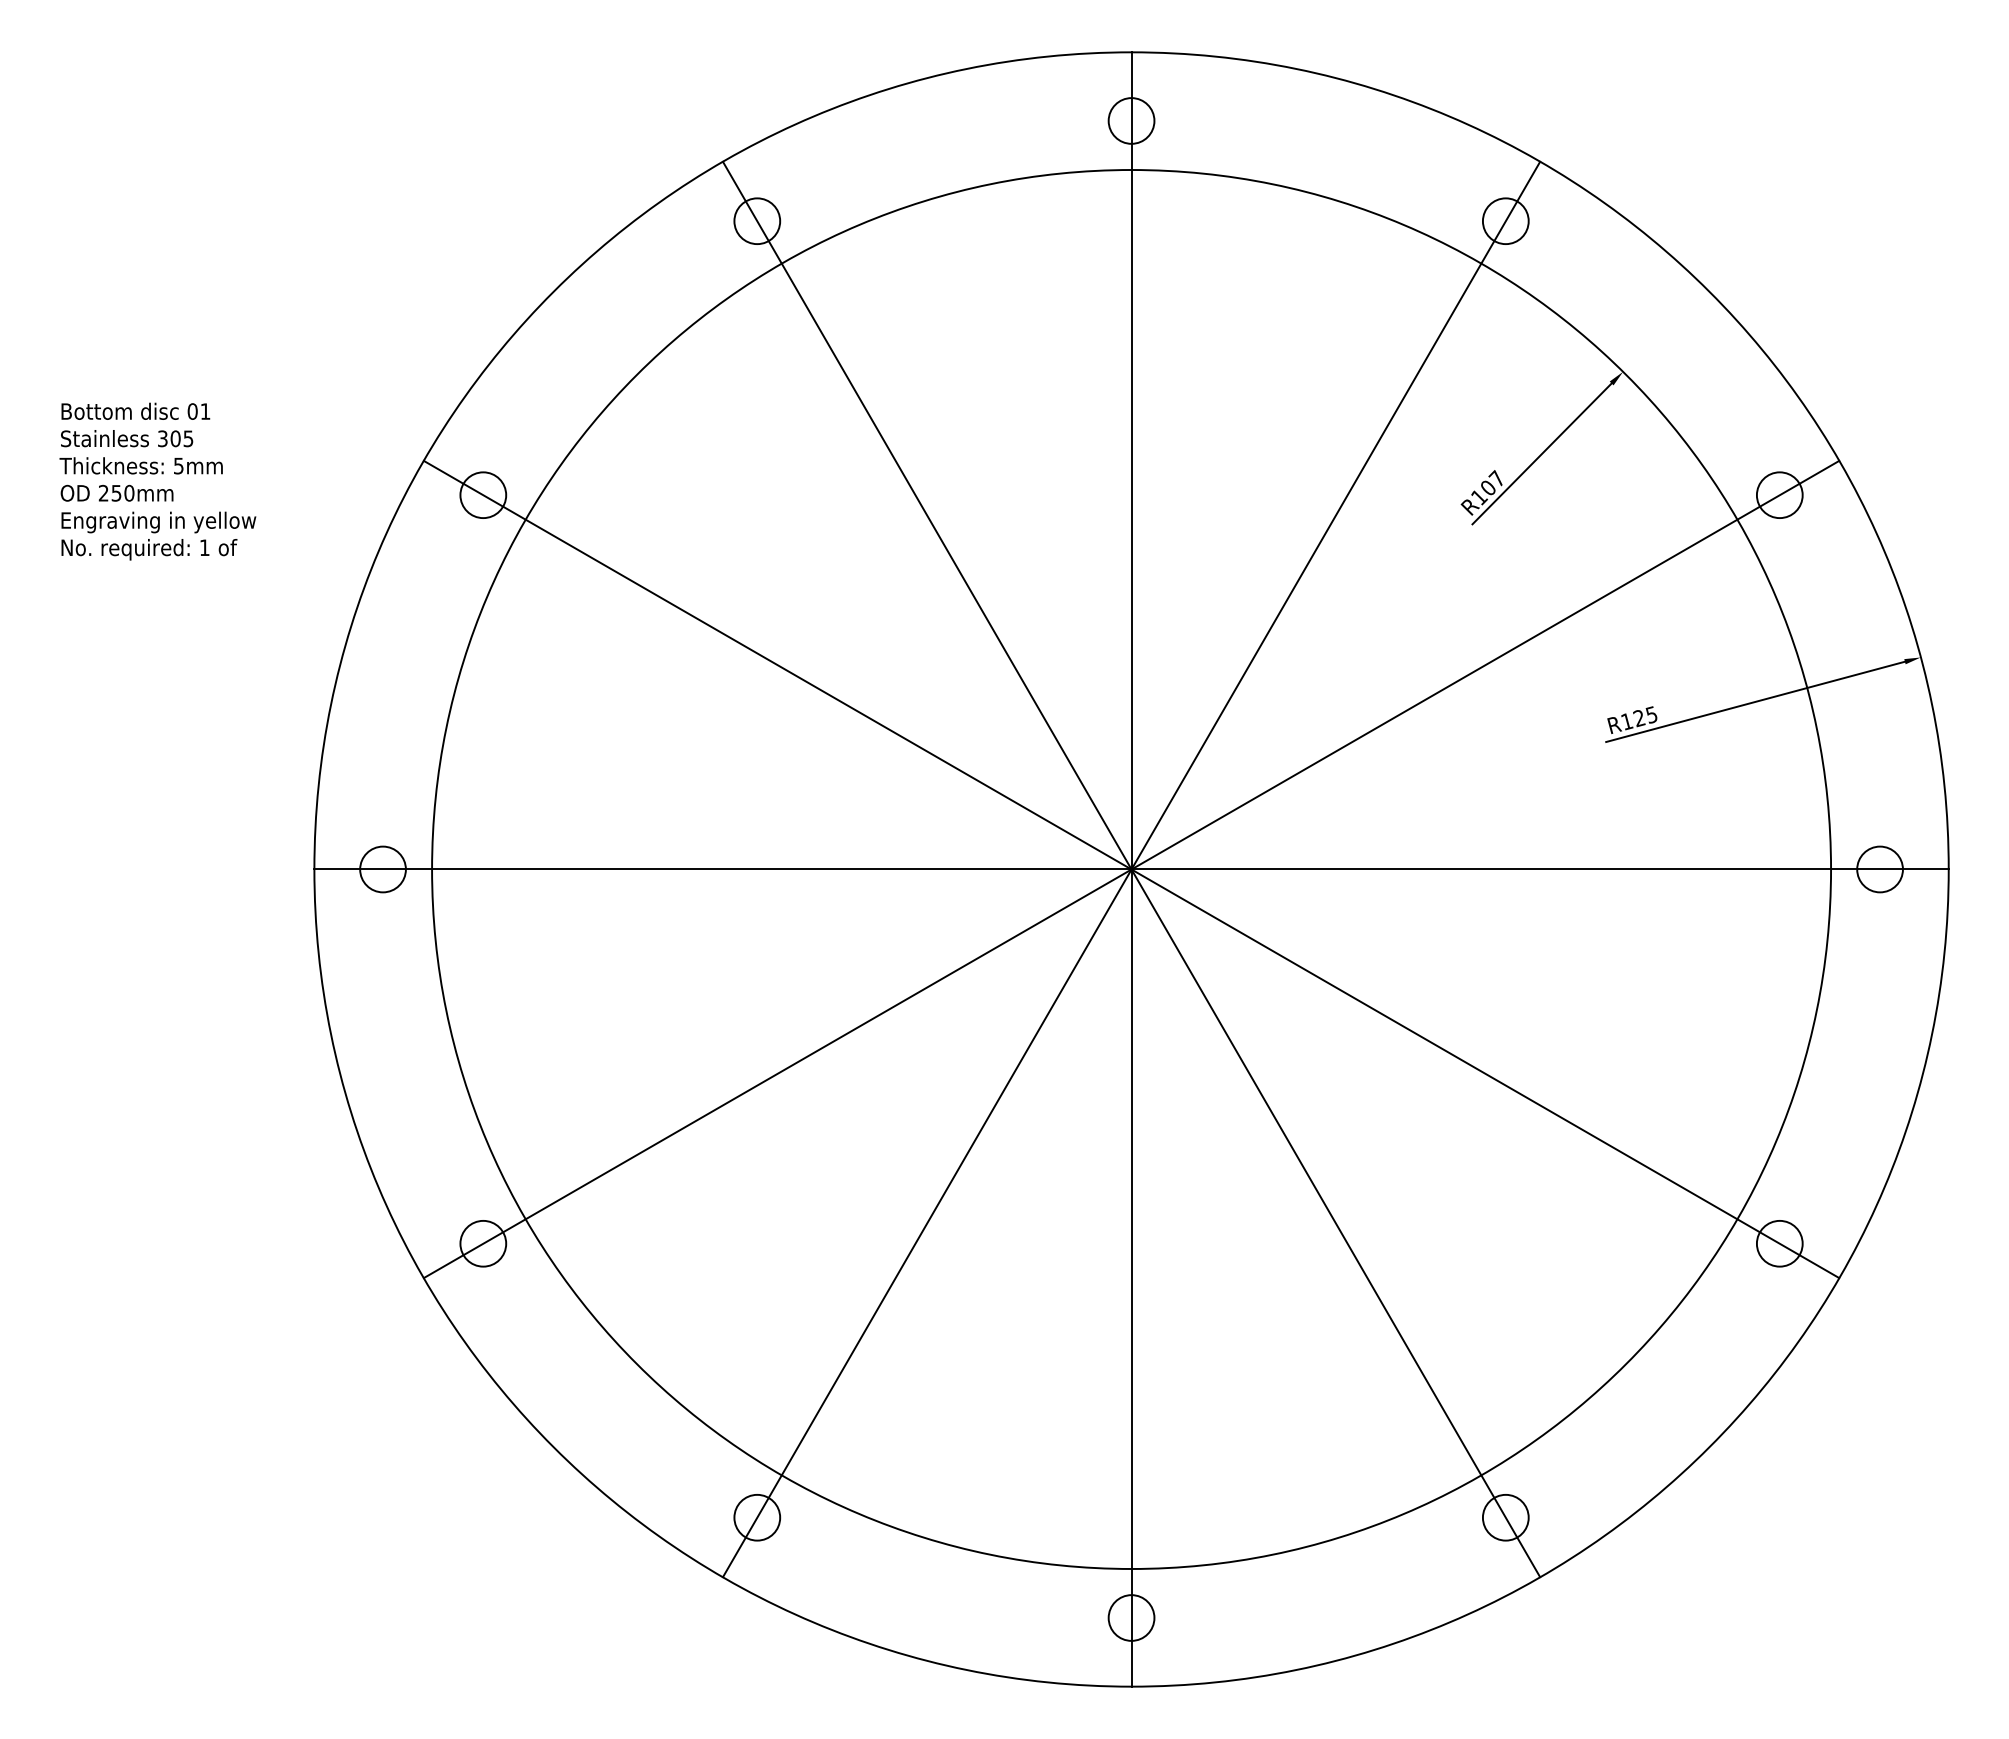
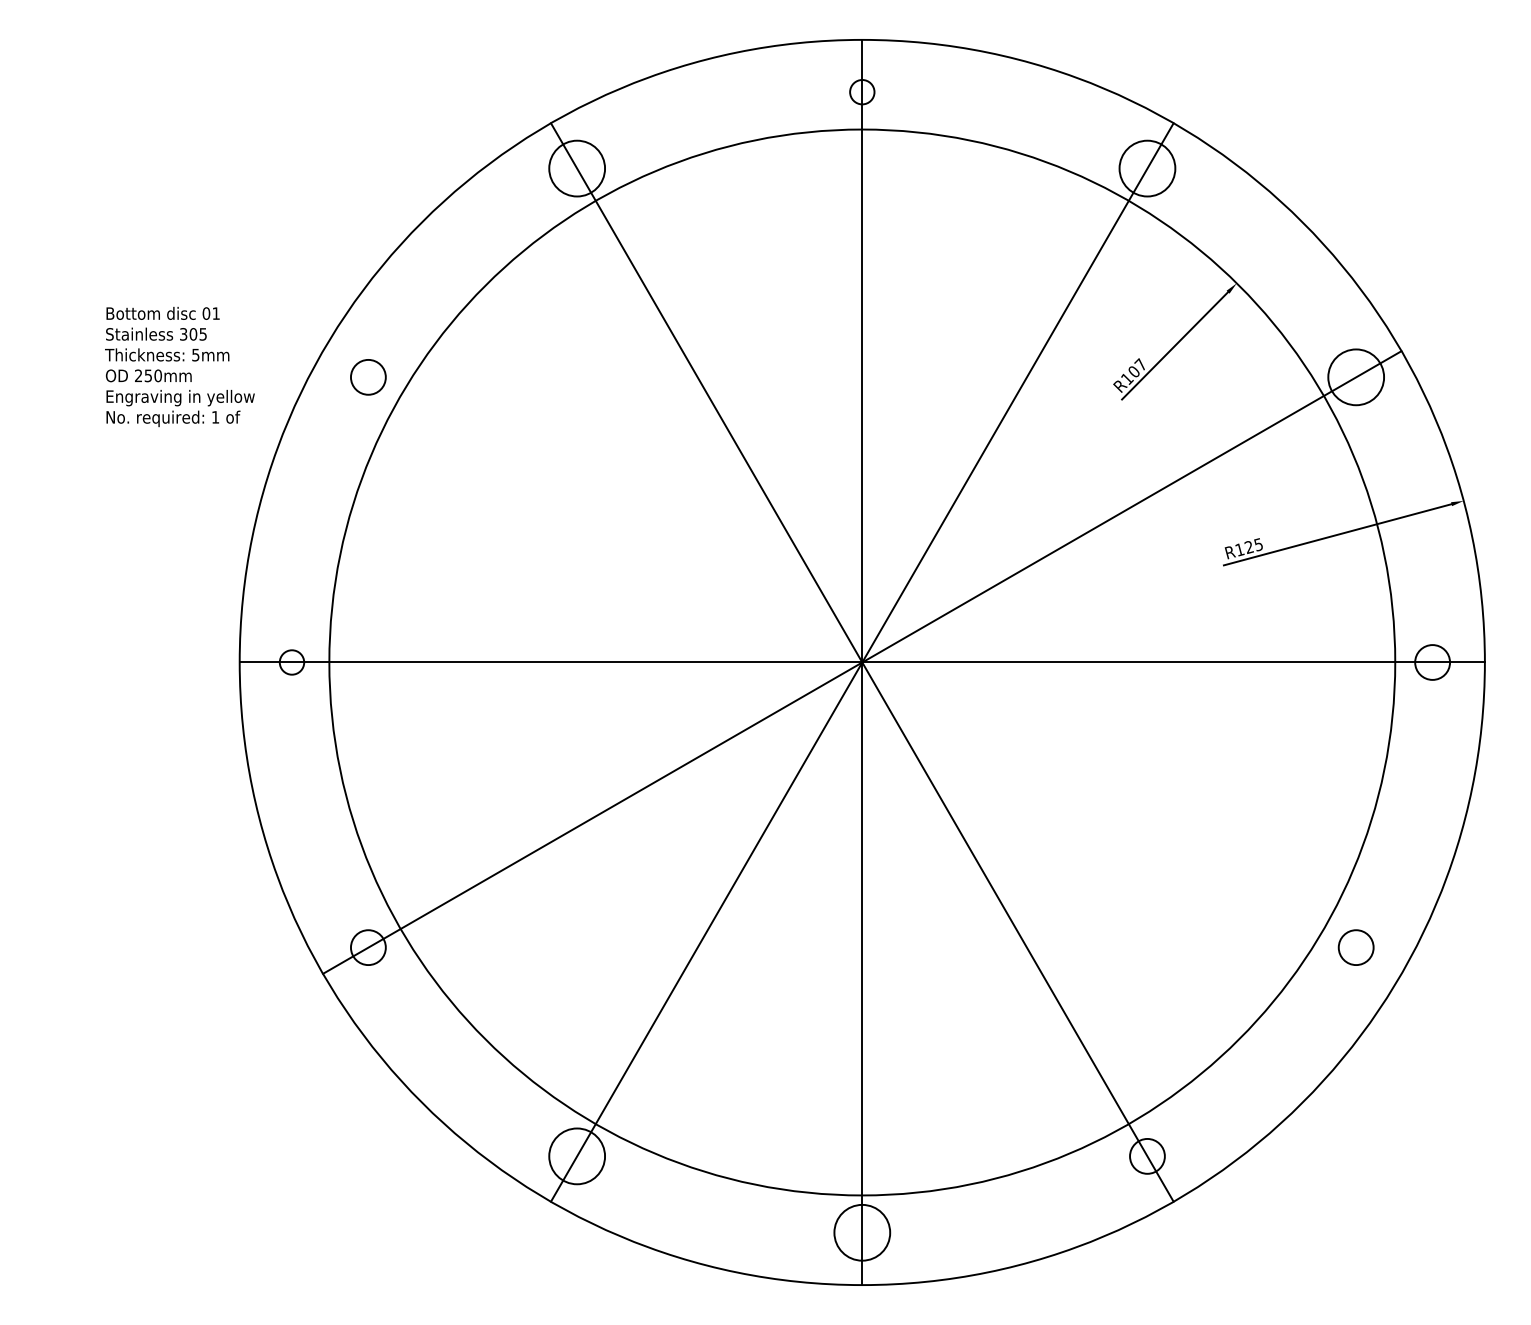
circle: (1131, 120) -> (862, 91), size x0.7
circle: (757, 221) -> (577, 168), size x1.6
circle: (1505, 221) -> (1147, 168), size x1.6
text: (157, 481) -> (179, 366), moved
circle: (1779, 495) -> (1355, 377), size x1.6
circle: (382, 869) -> (291, 662), size x0.7
line: (1131, 869) -> (862, 662), removed
circle: (757, 1517) -> (577, 1156), size x1.6
circle: (1131, 1617) -> (862, 1232), size x1.6

